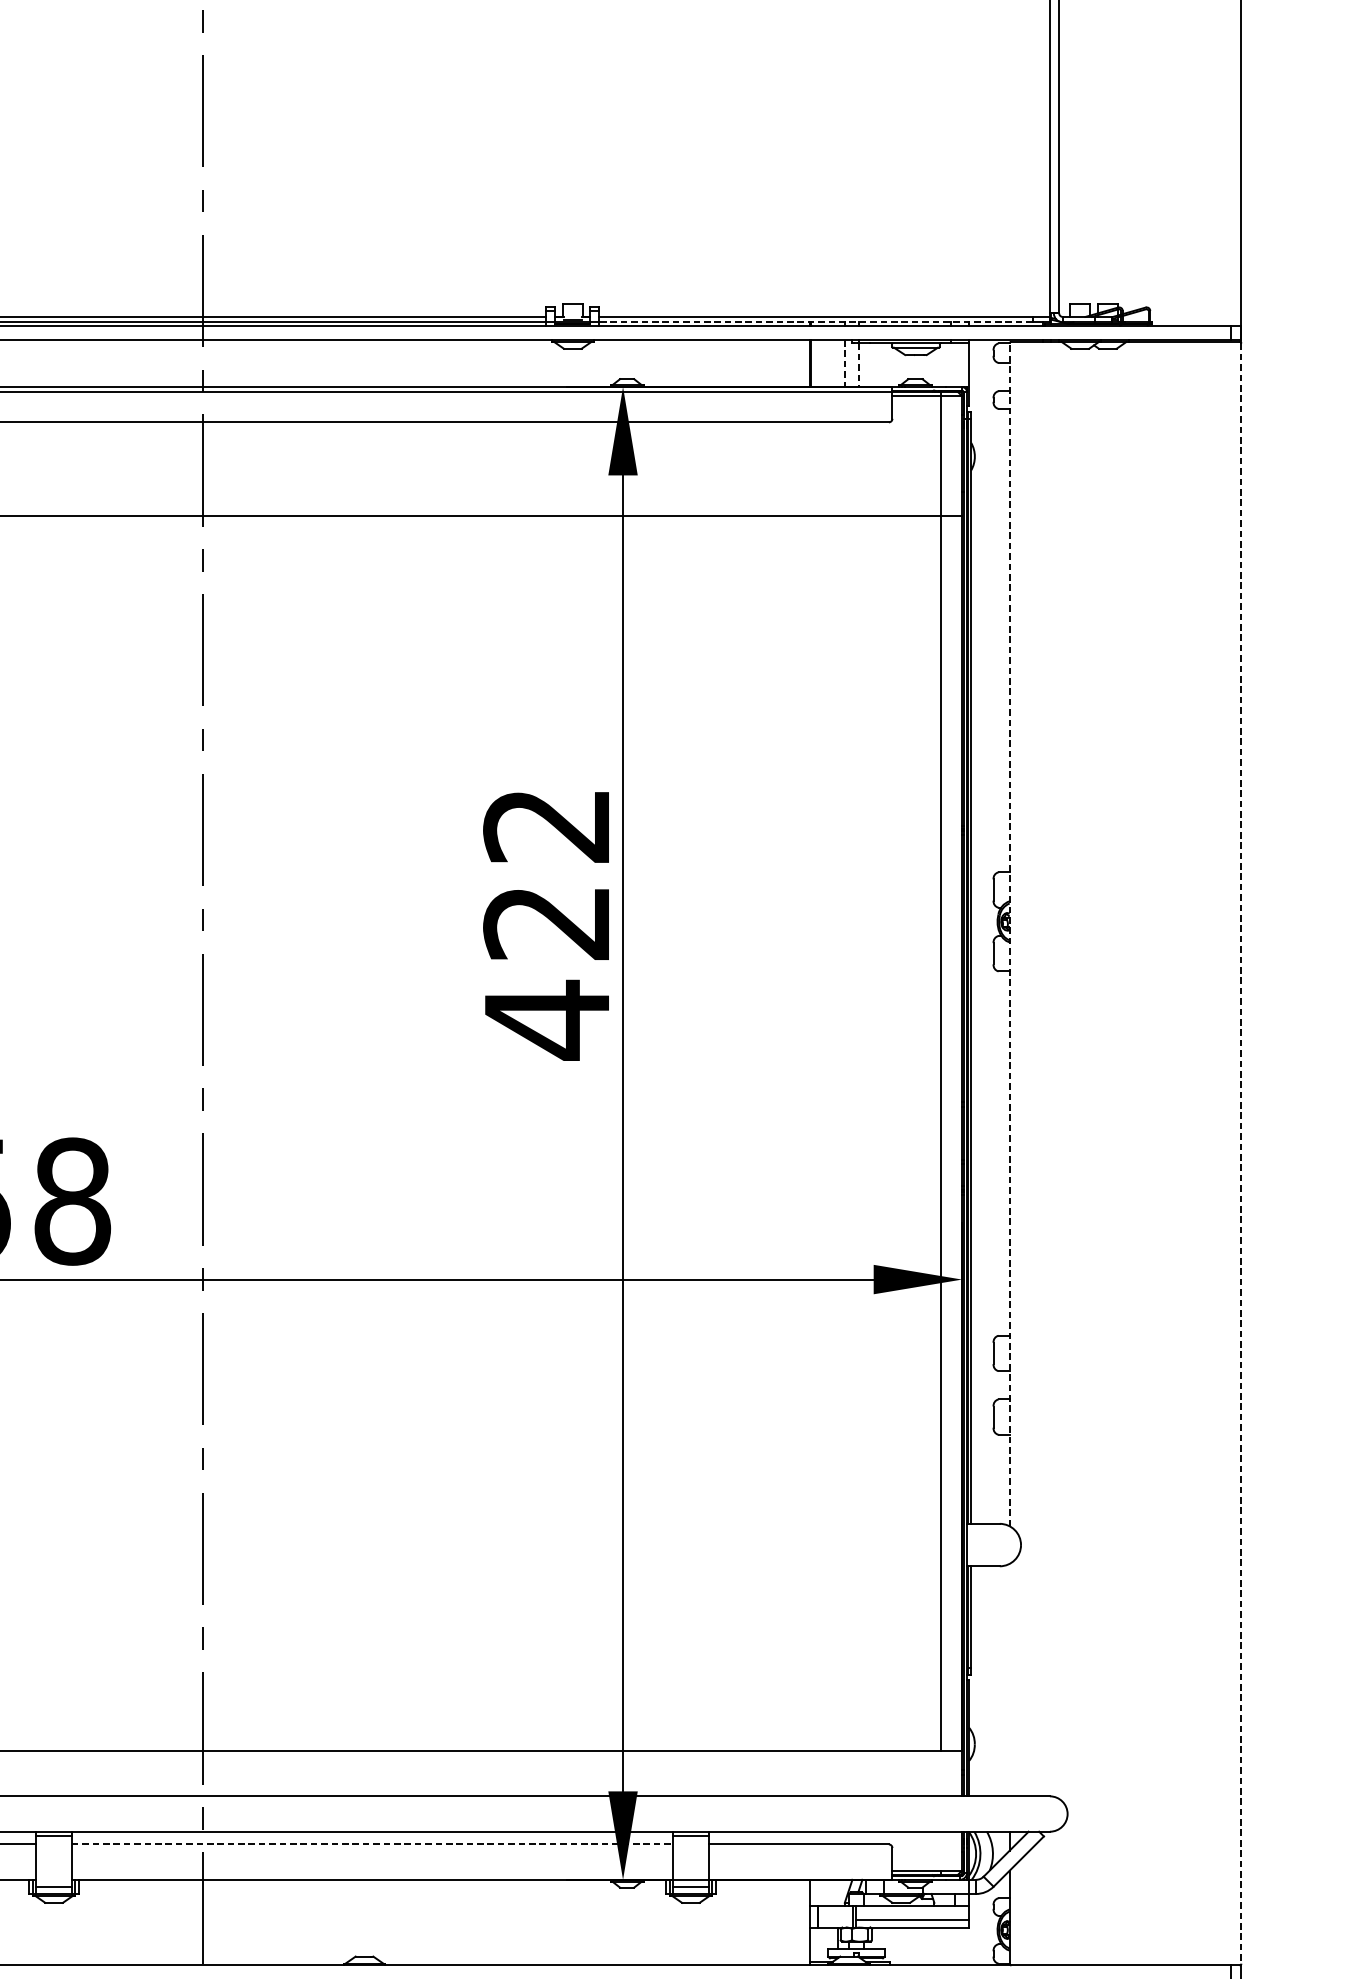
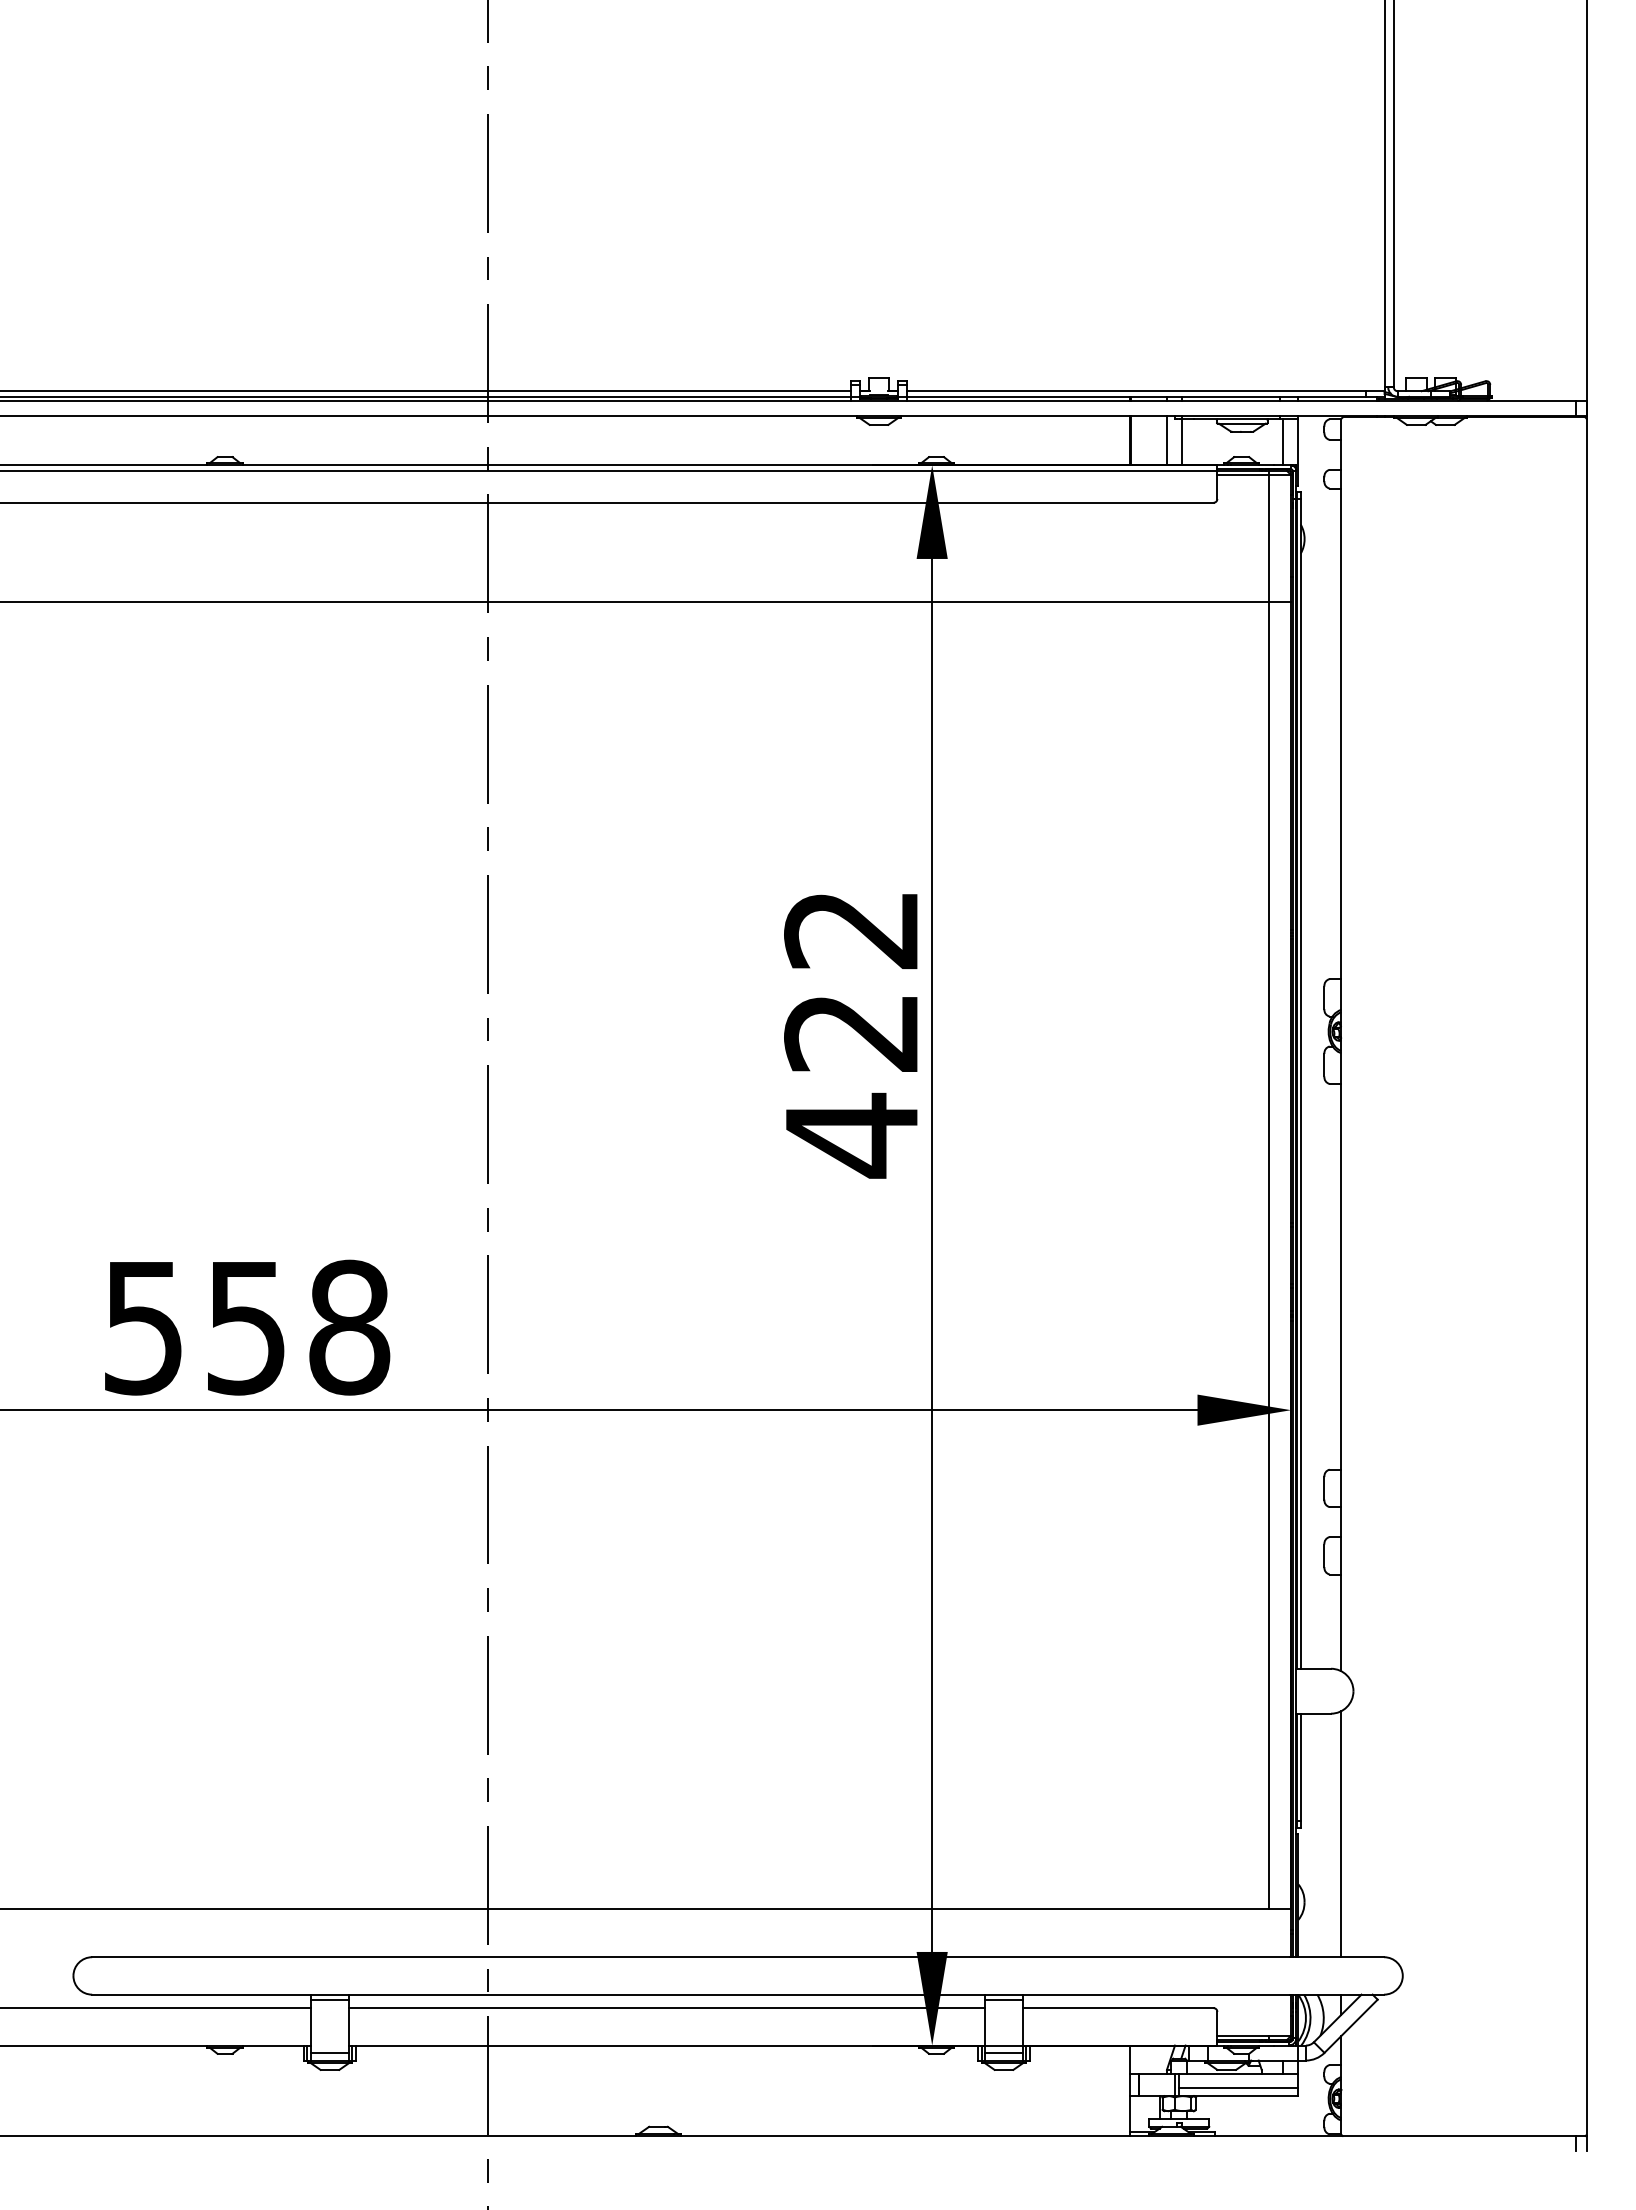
line: (815, 321) -> (1135, 396), dashed -> solid
line: (845, 363) -> (1167, 440), dashed -> solid
line: (859, 365) -> (1182, 442), dashed -> solid
line: (954, 365) -> (1283, 442), added
line: (1009, 934) -> (1341, 1044), dashed -> solid
line: (1241, 1153) -> (1586, 1276), dashed -> solid
line: (1009, 1680) -> (1341, 1834), added
line: (372, 1844) -> (667, 2008), dashed -> solid

